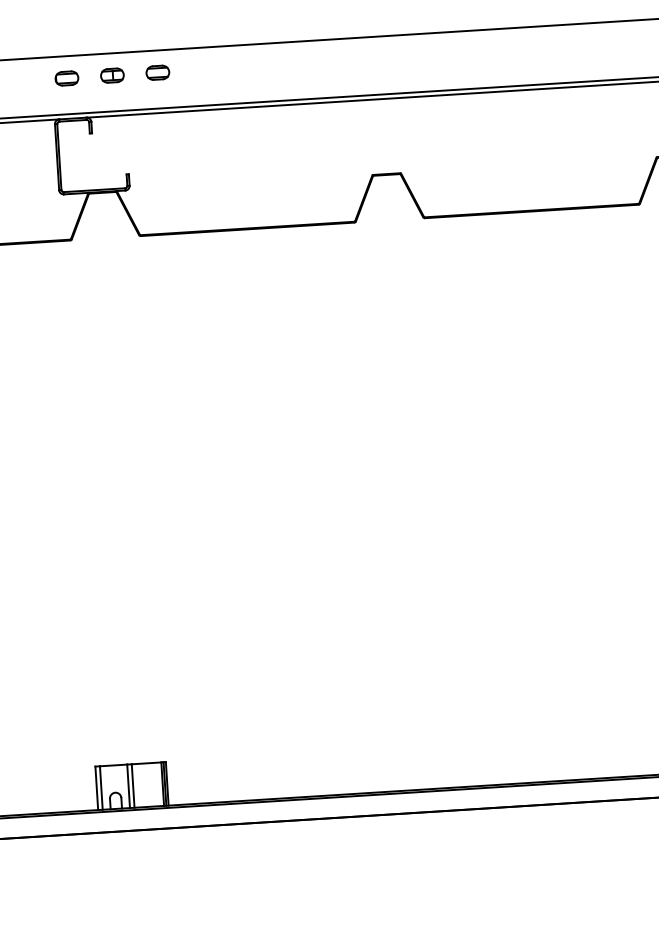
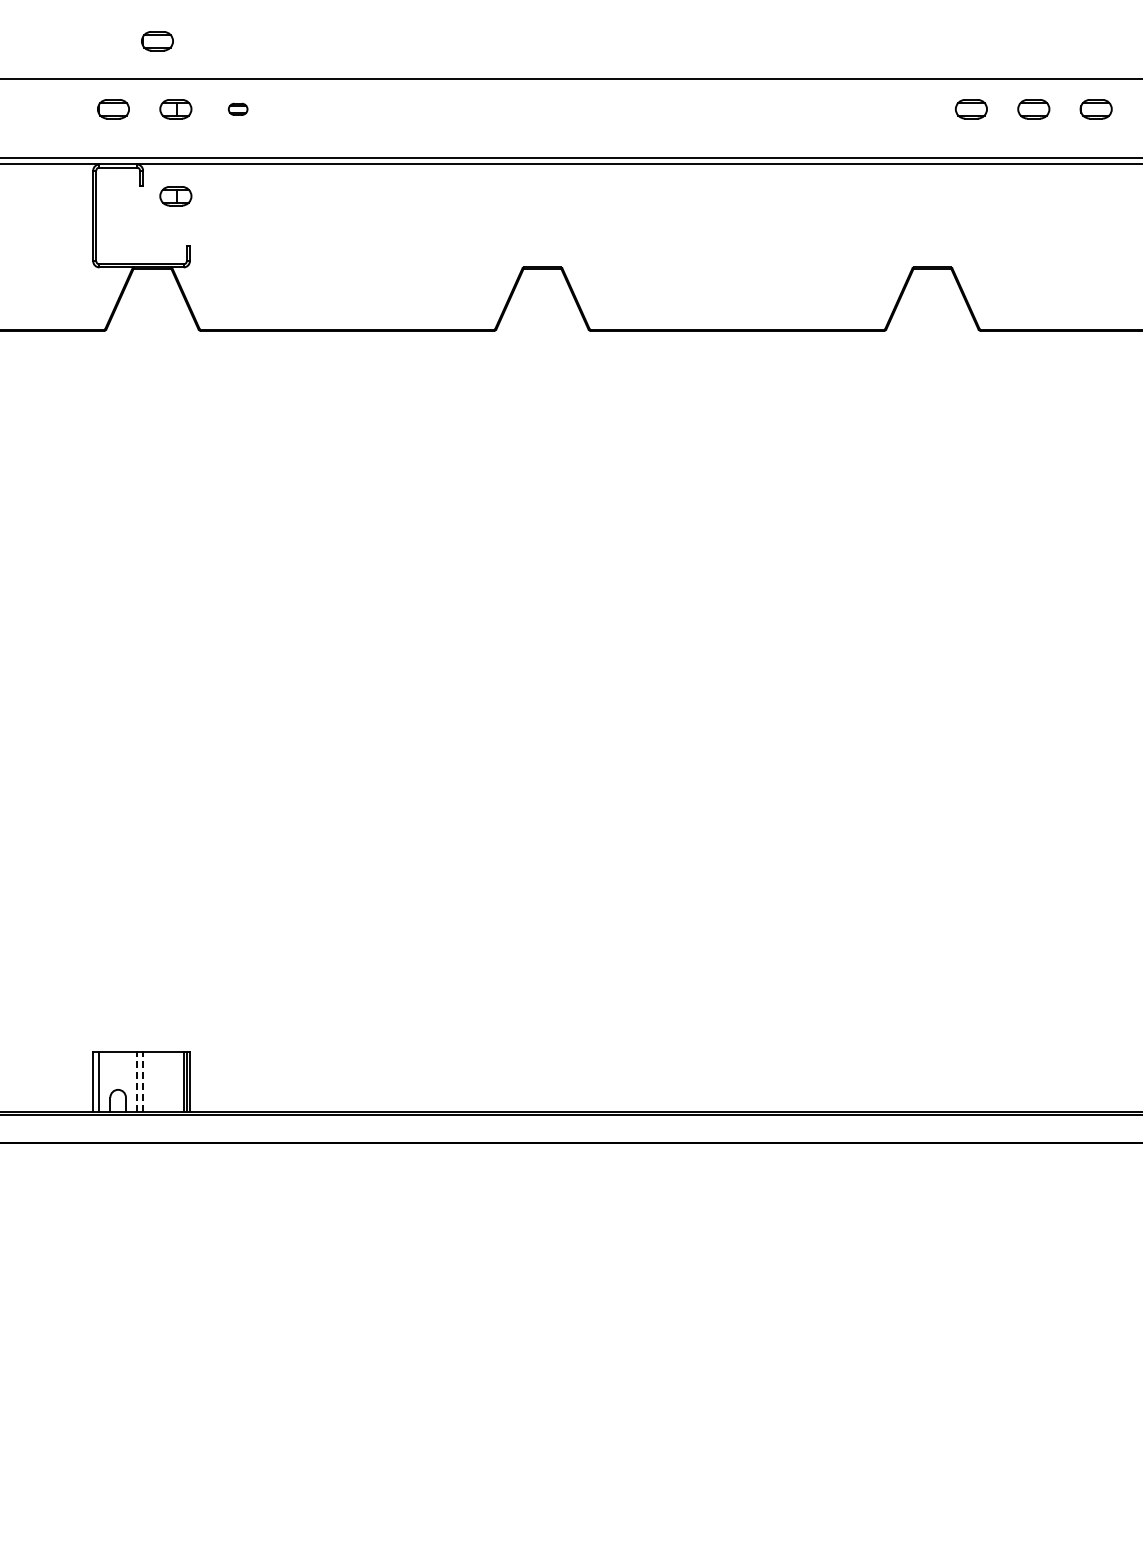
part: (95, 27) -> (157, 41), added
part: (157, 73) -> (237, 109), size x0.6
part: (116, 139) -> (175, 196), added
line: (128, 786) -> (136, 1082), solid -> dashed
line: (133, 786) -> (143, 1082), solid -> dashed

